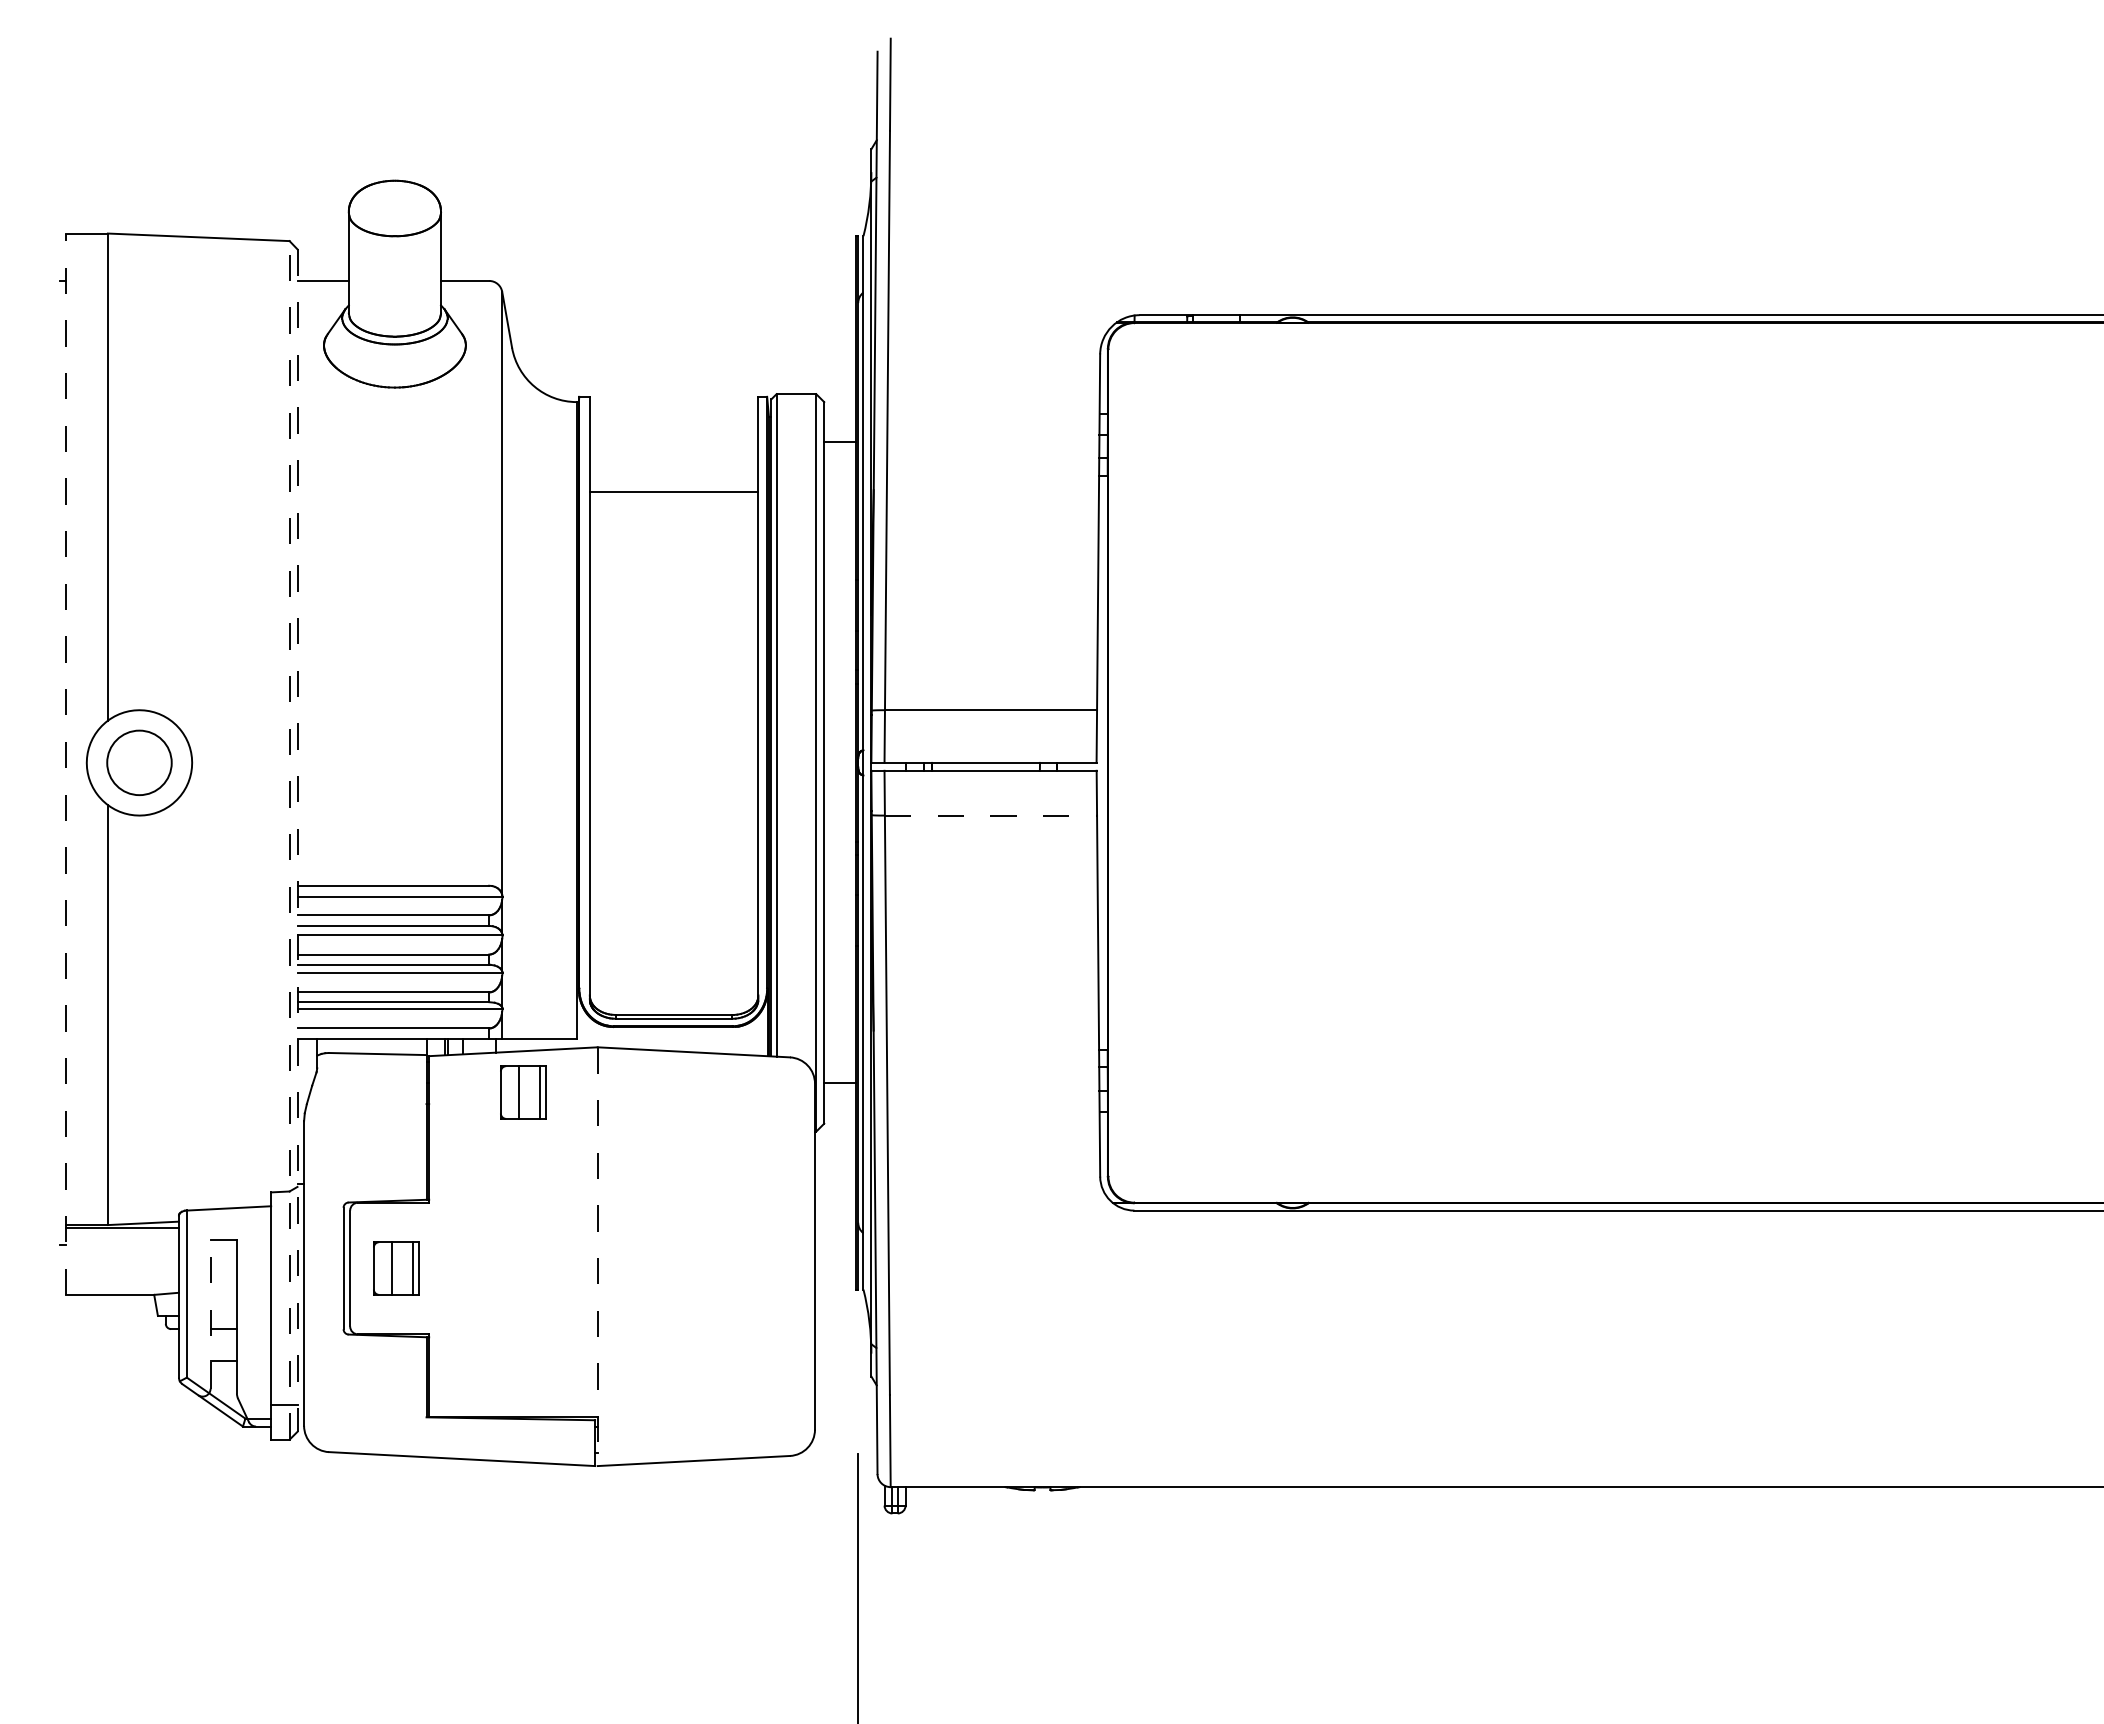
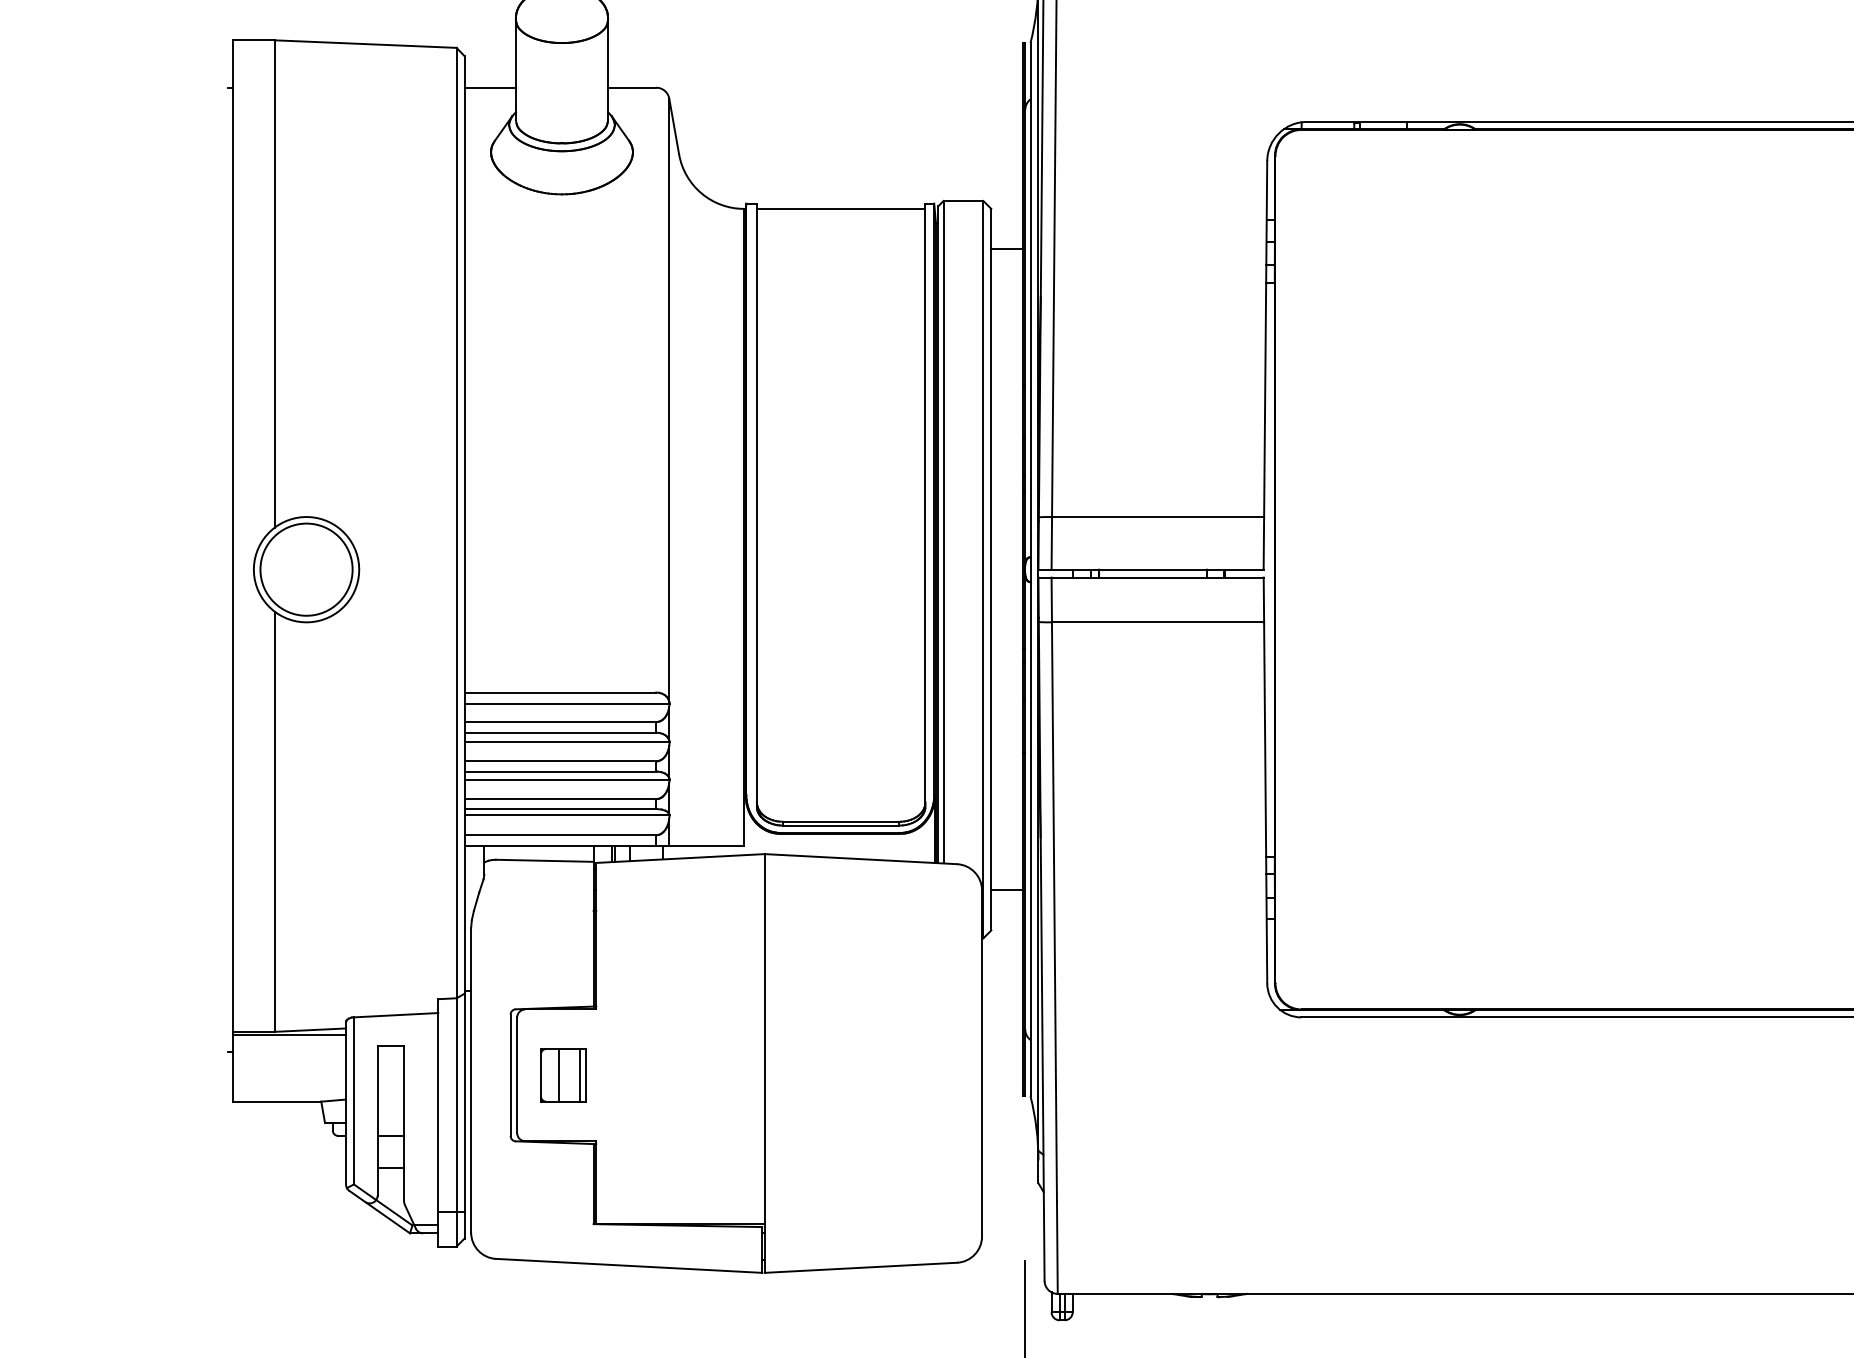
line: (673, 492) -> (840, 209), moved
circle: (139, 762) -> (306, 569), size x1.43
line: (65, 764) -> (232, 571), dashed -> solid
line: (991, 815) -> (1158, 622), dashed -> solid
line: (289, 839) -> (456, 646), dashed -> solid
line: (297, 841) -> (464, 648), dashed -> solid
part: (523, 1092) -> (690, 899), removed
line: (597, 1257) -> (764, 1064), dashed -> solid
line: (210, 1314) -> (377, 1121), dashed -> solid

